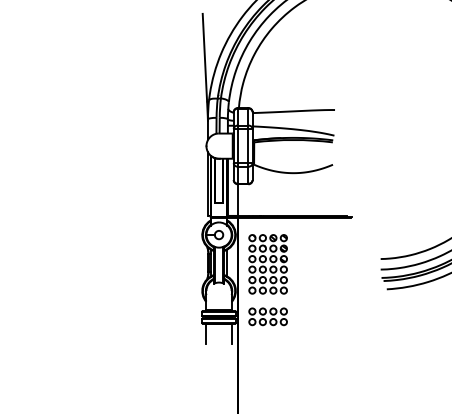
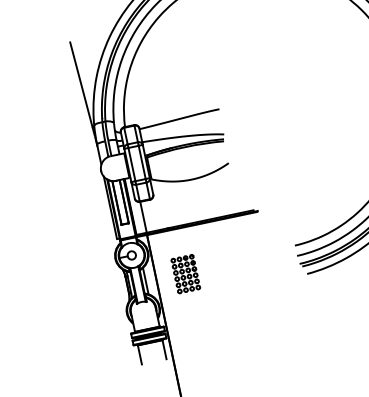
part: (267, 264) -> (185, 274), size x0.6
part: (267, 316) -> (196, 325), removed

